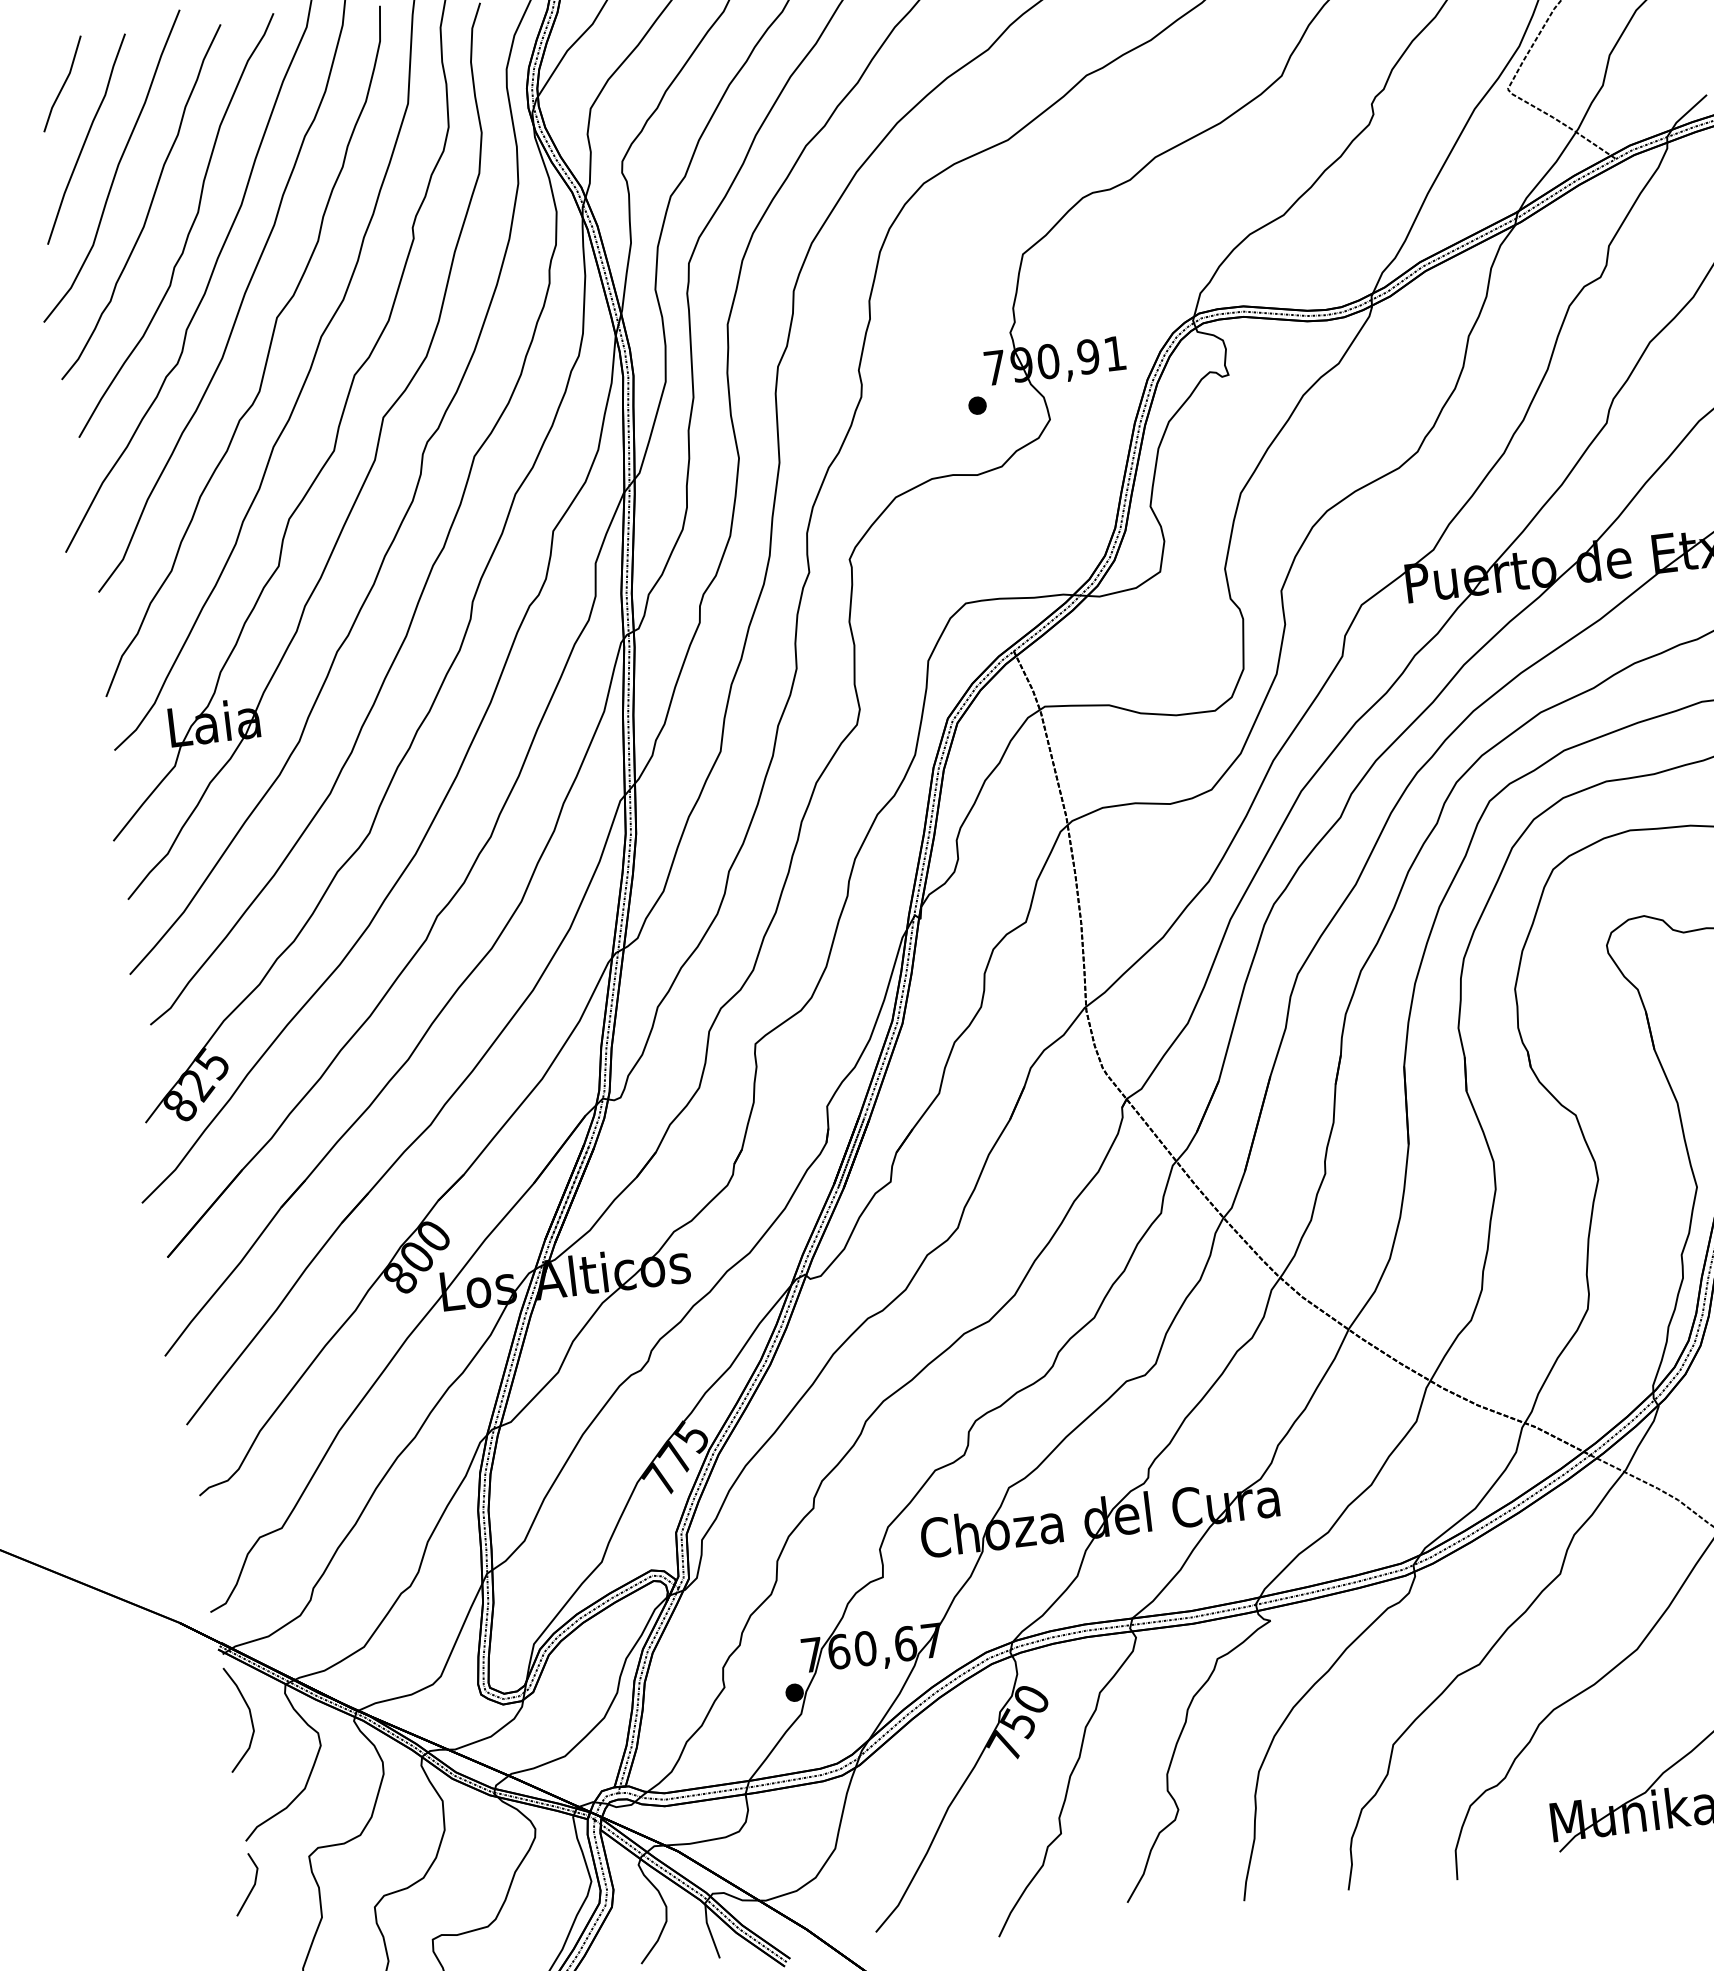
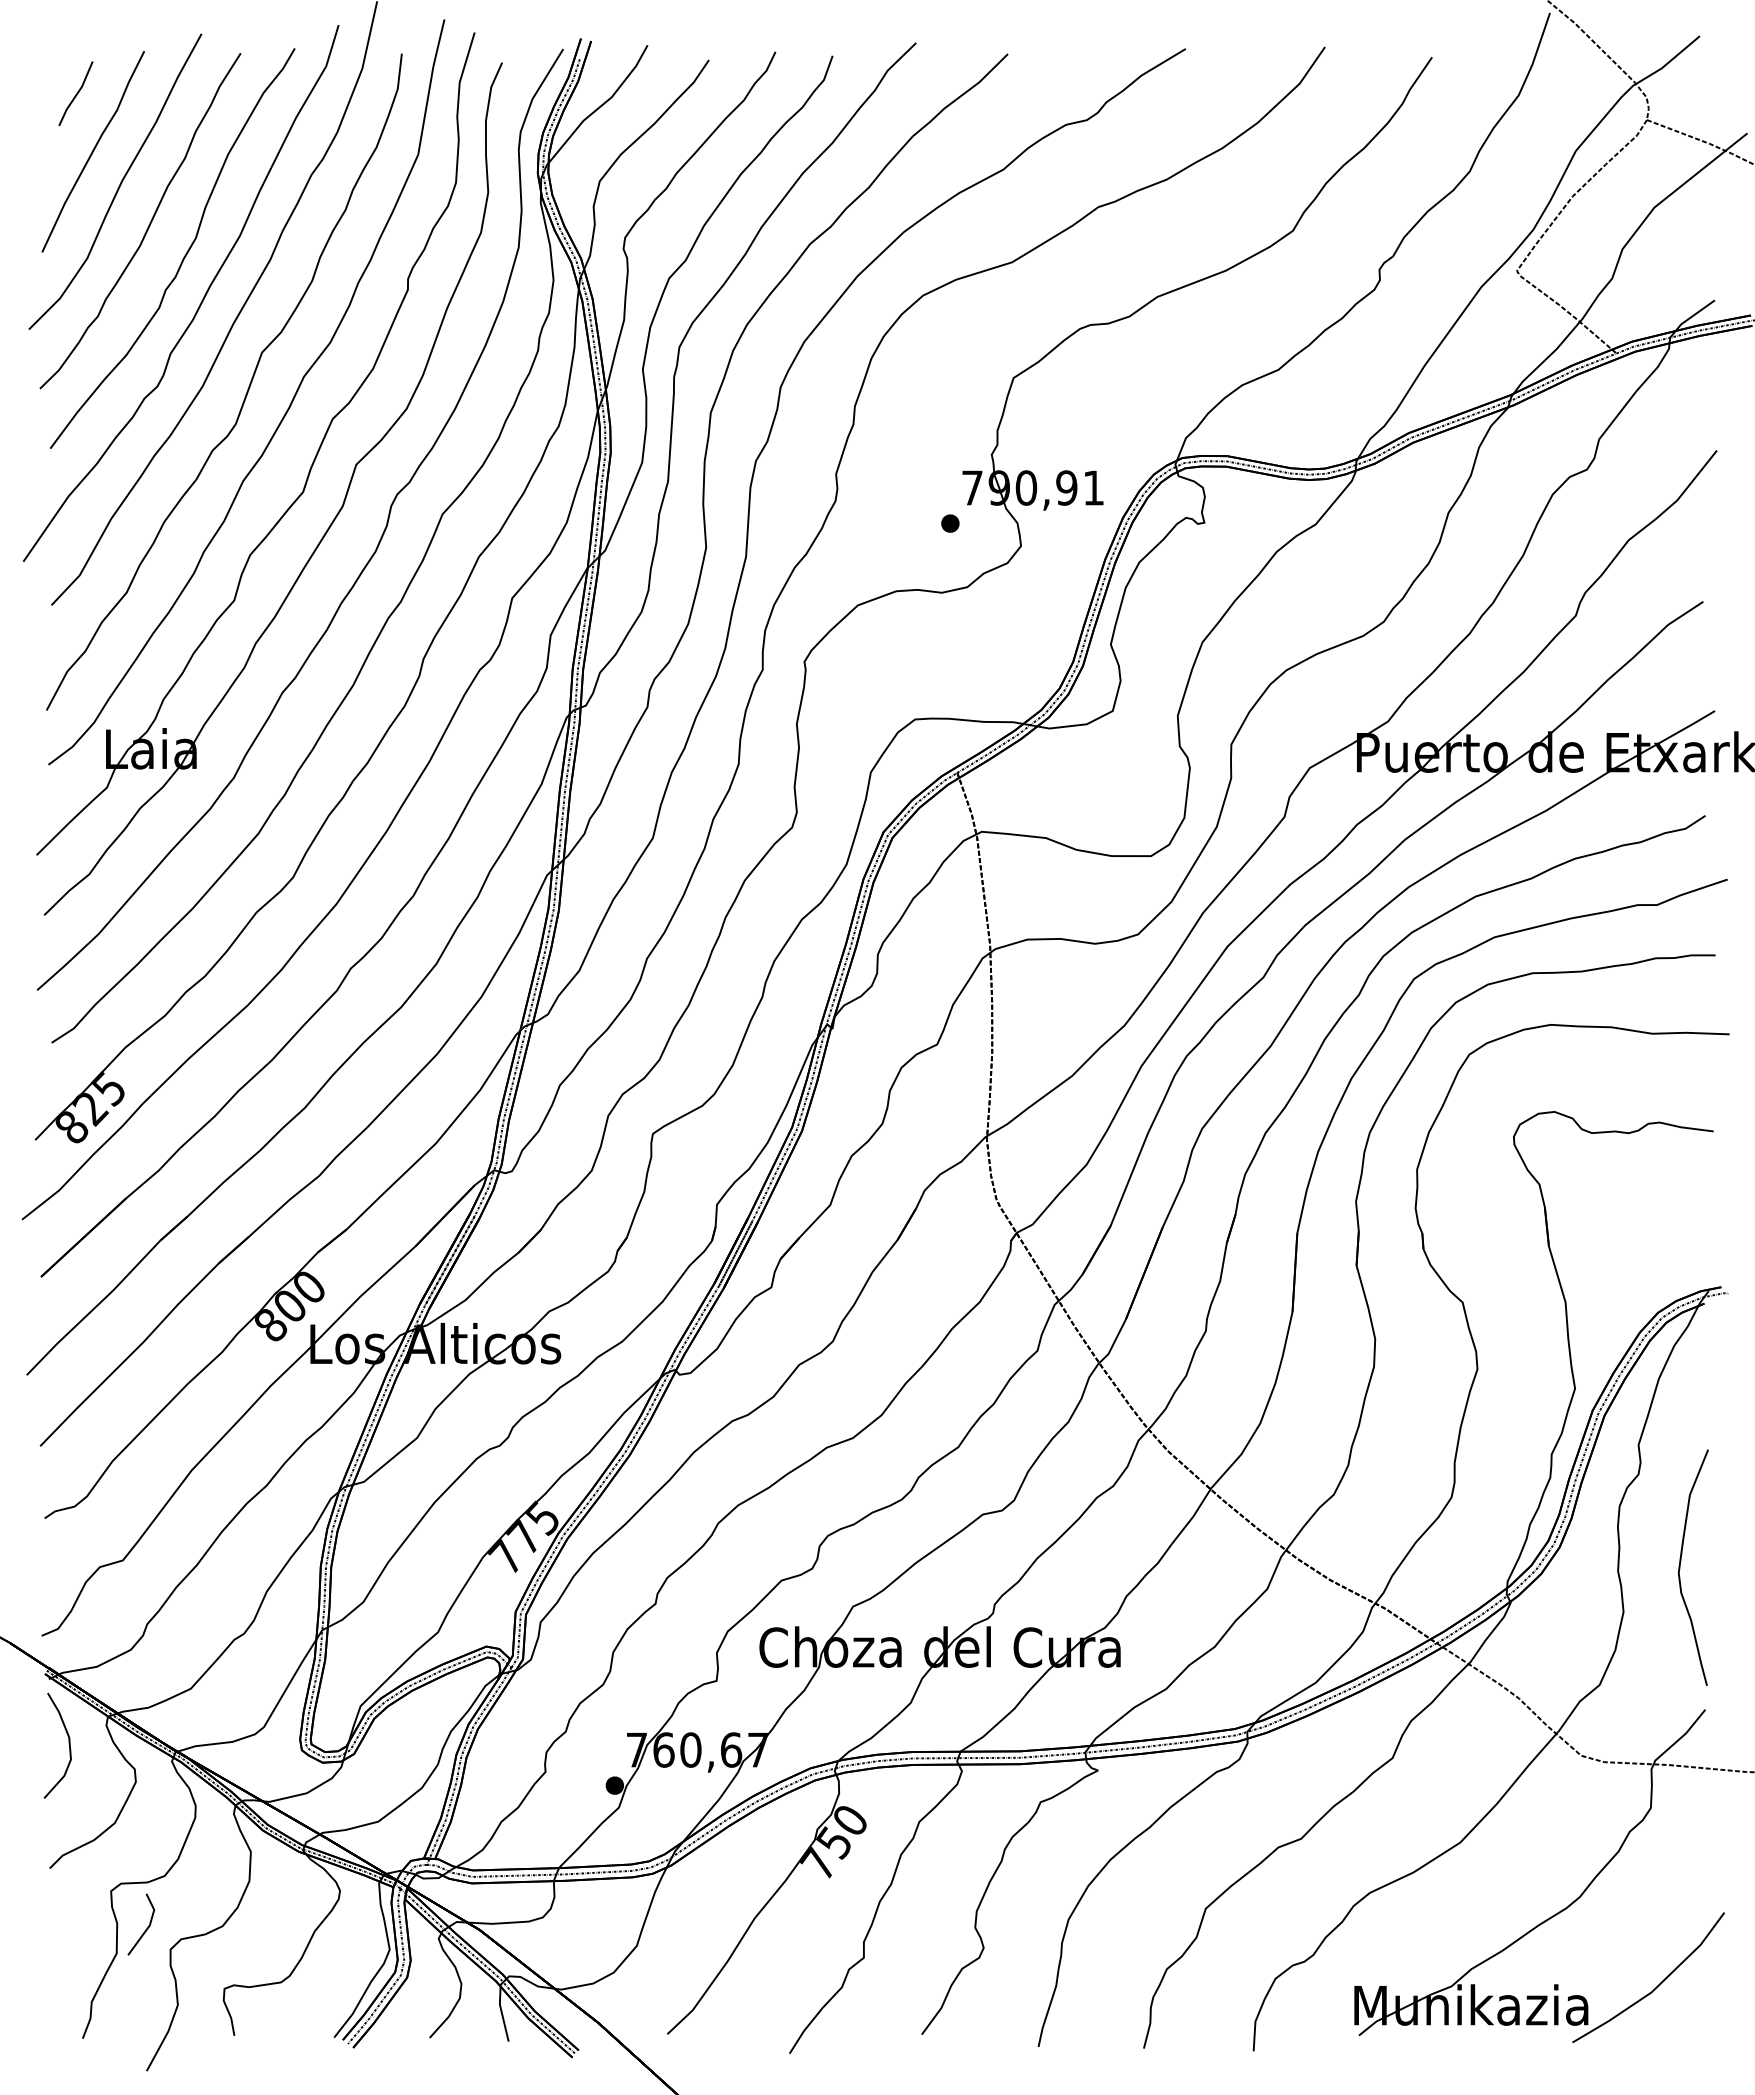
part: (62, 83) -> (75, 93), size x0.7
line: (252, 1885) -> (147, 1926), moved

